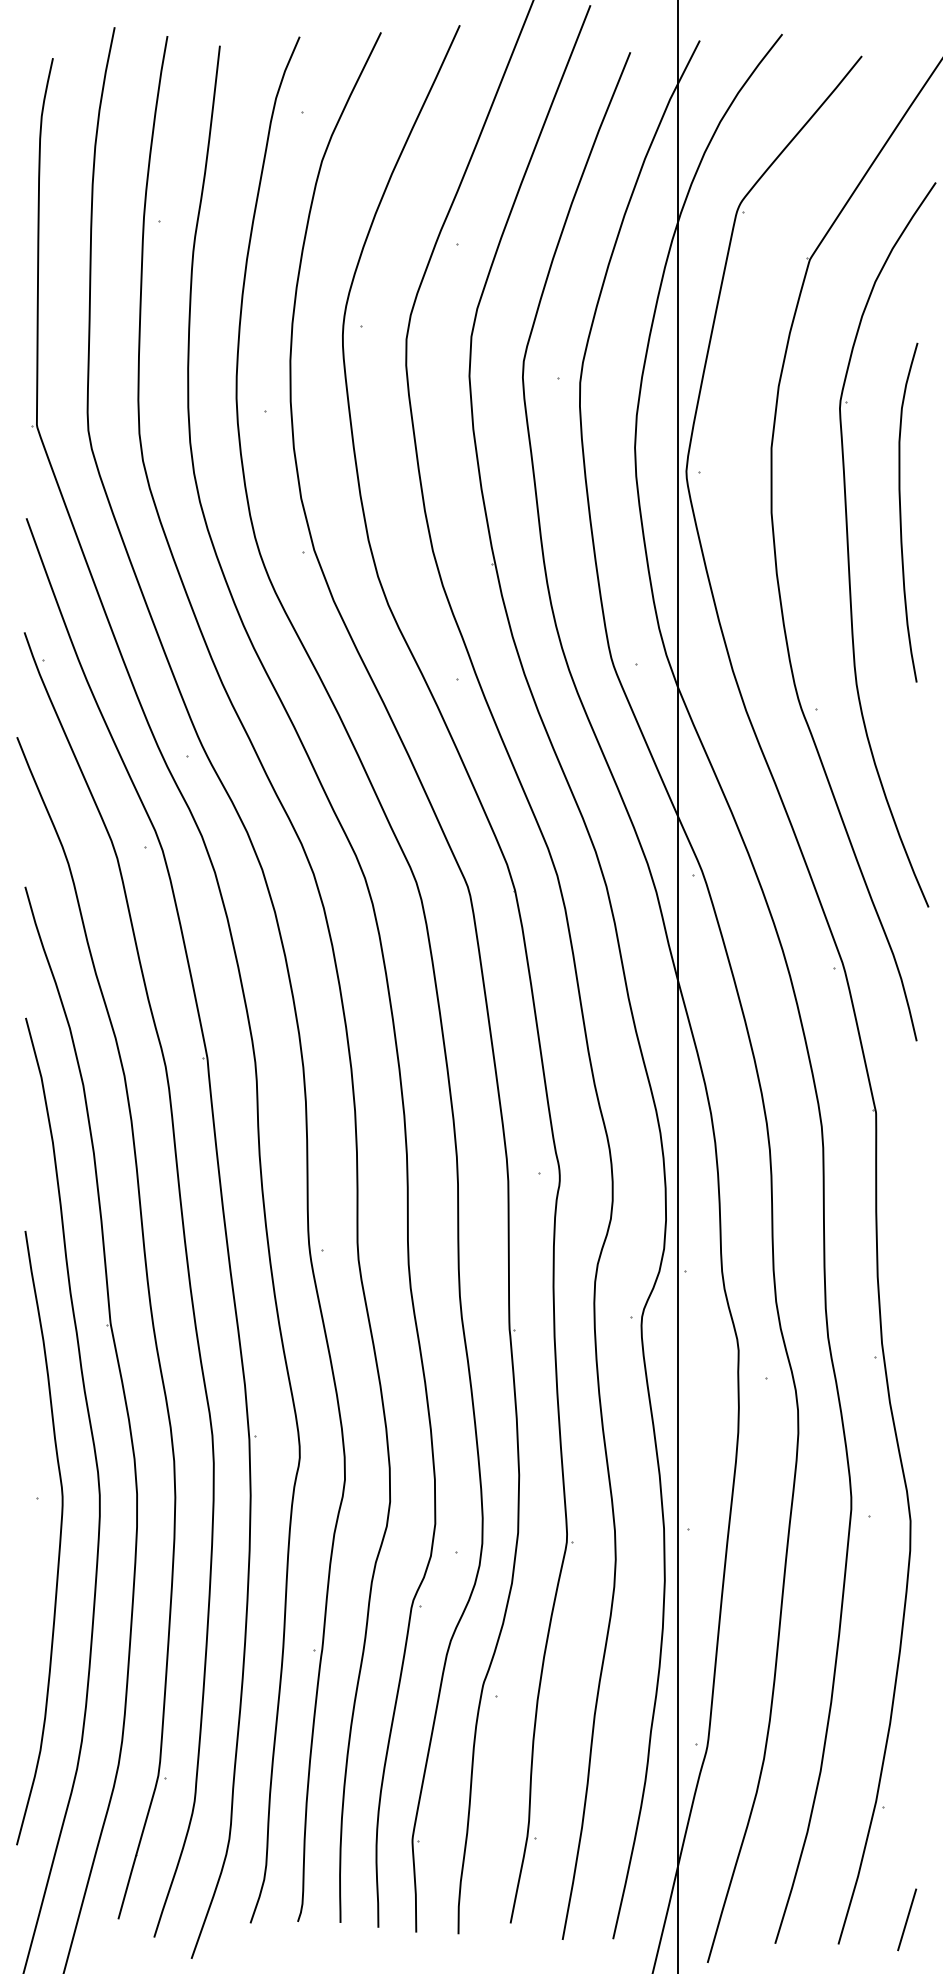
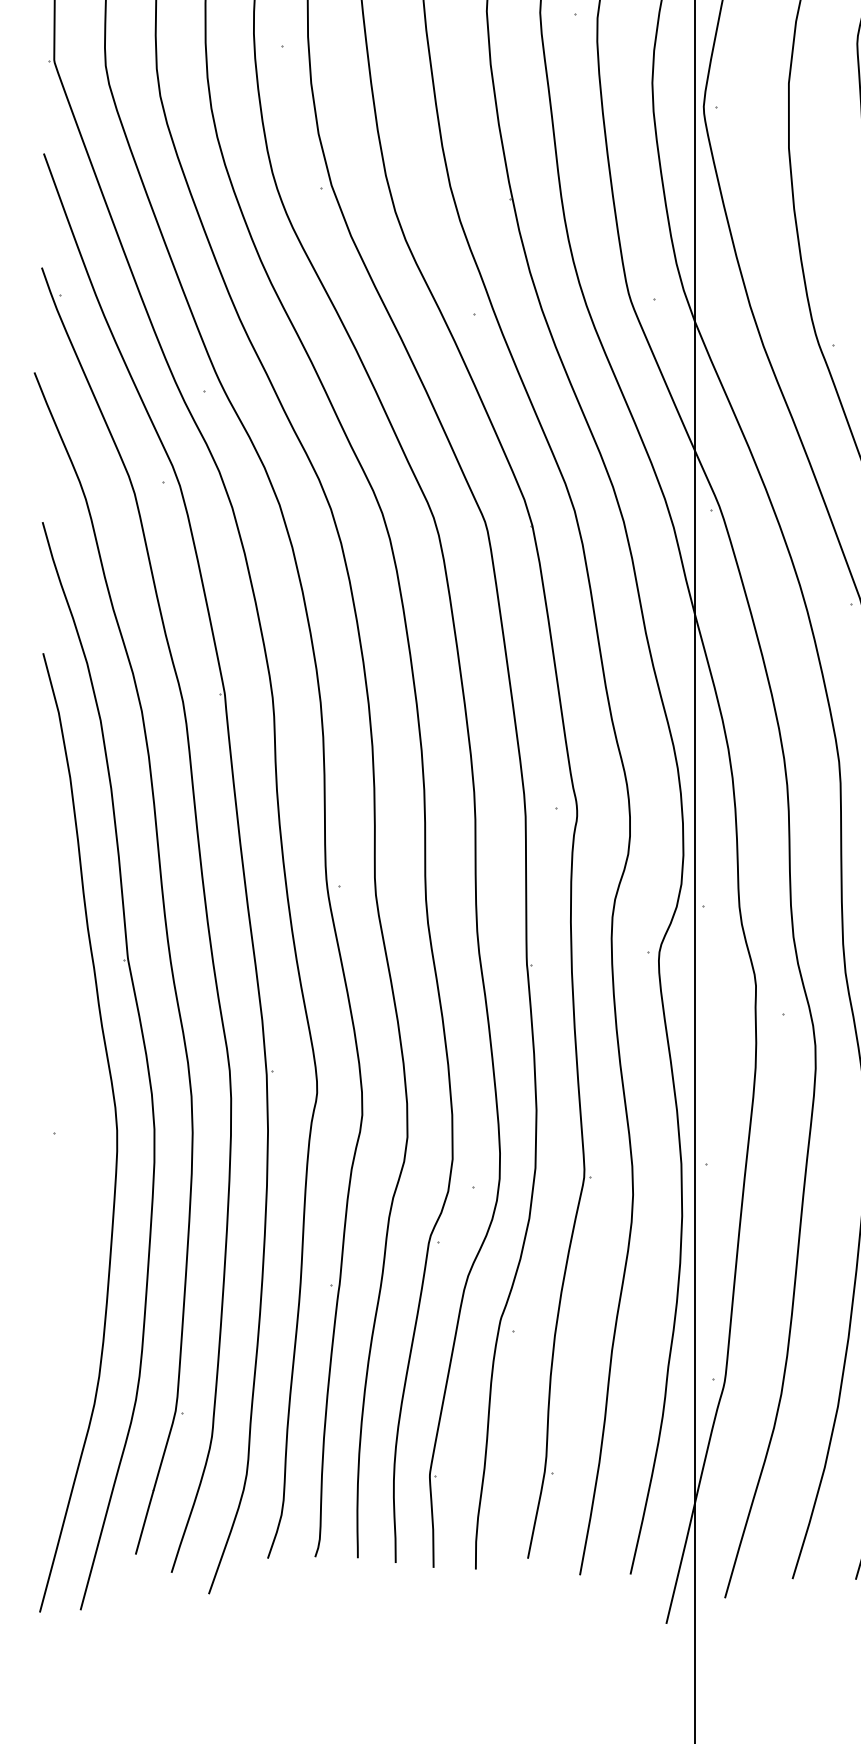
curve: (59, 1537) -> (76, 1172), removed

